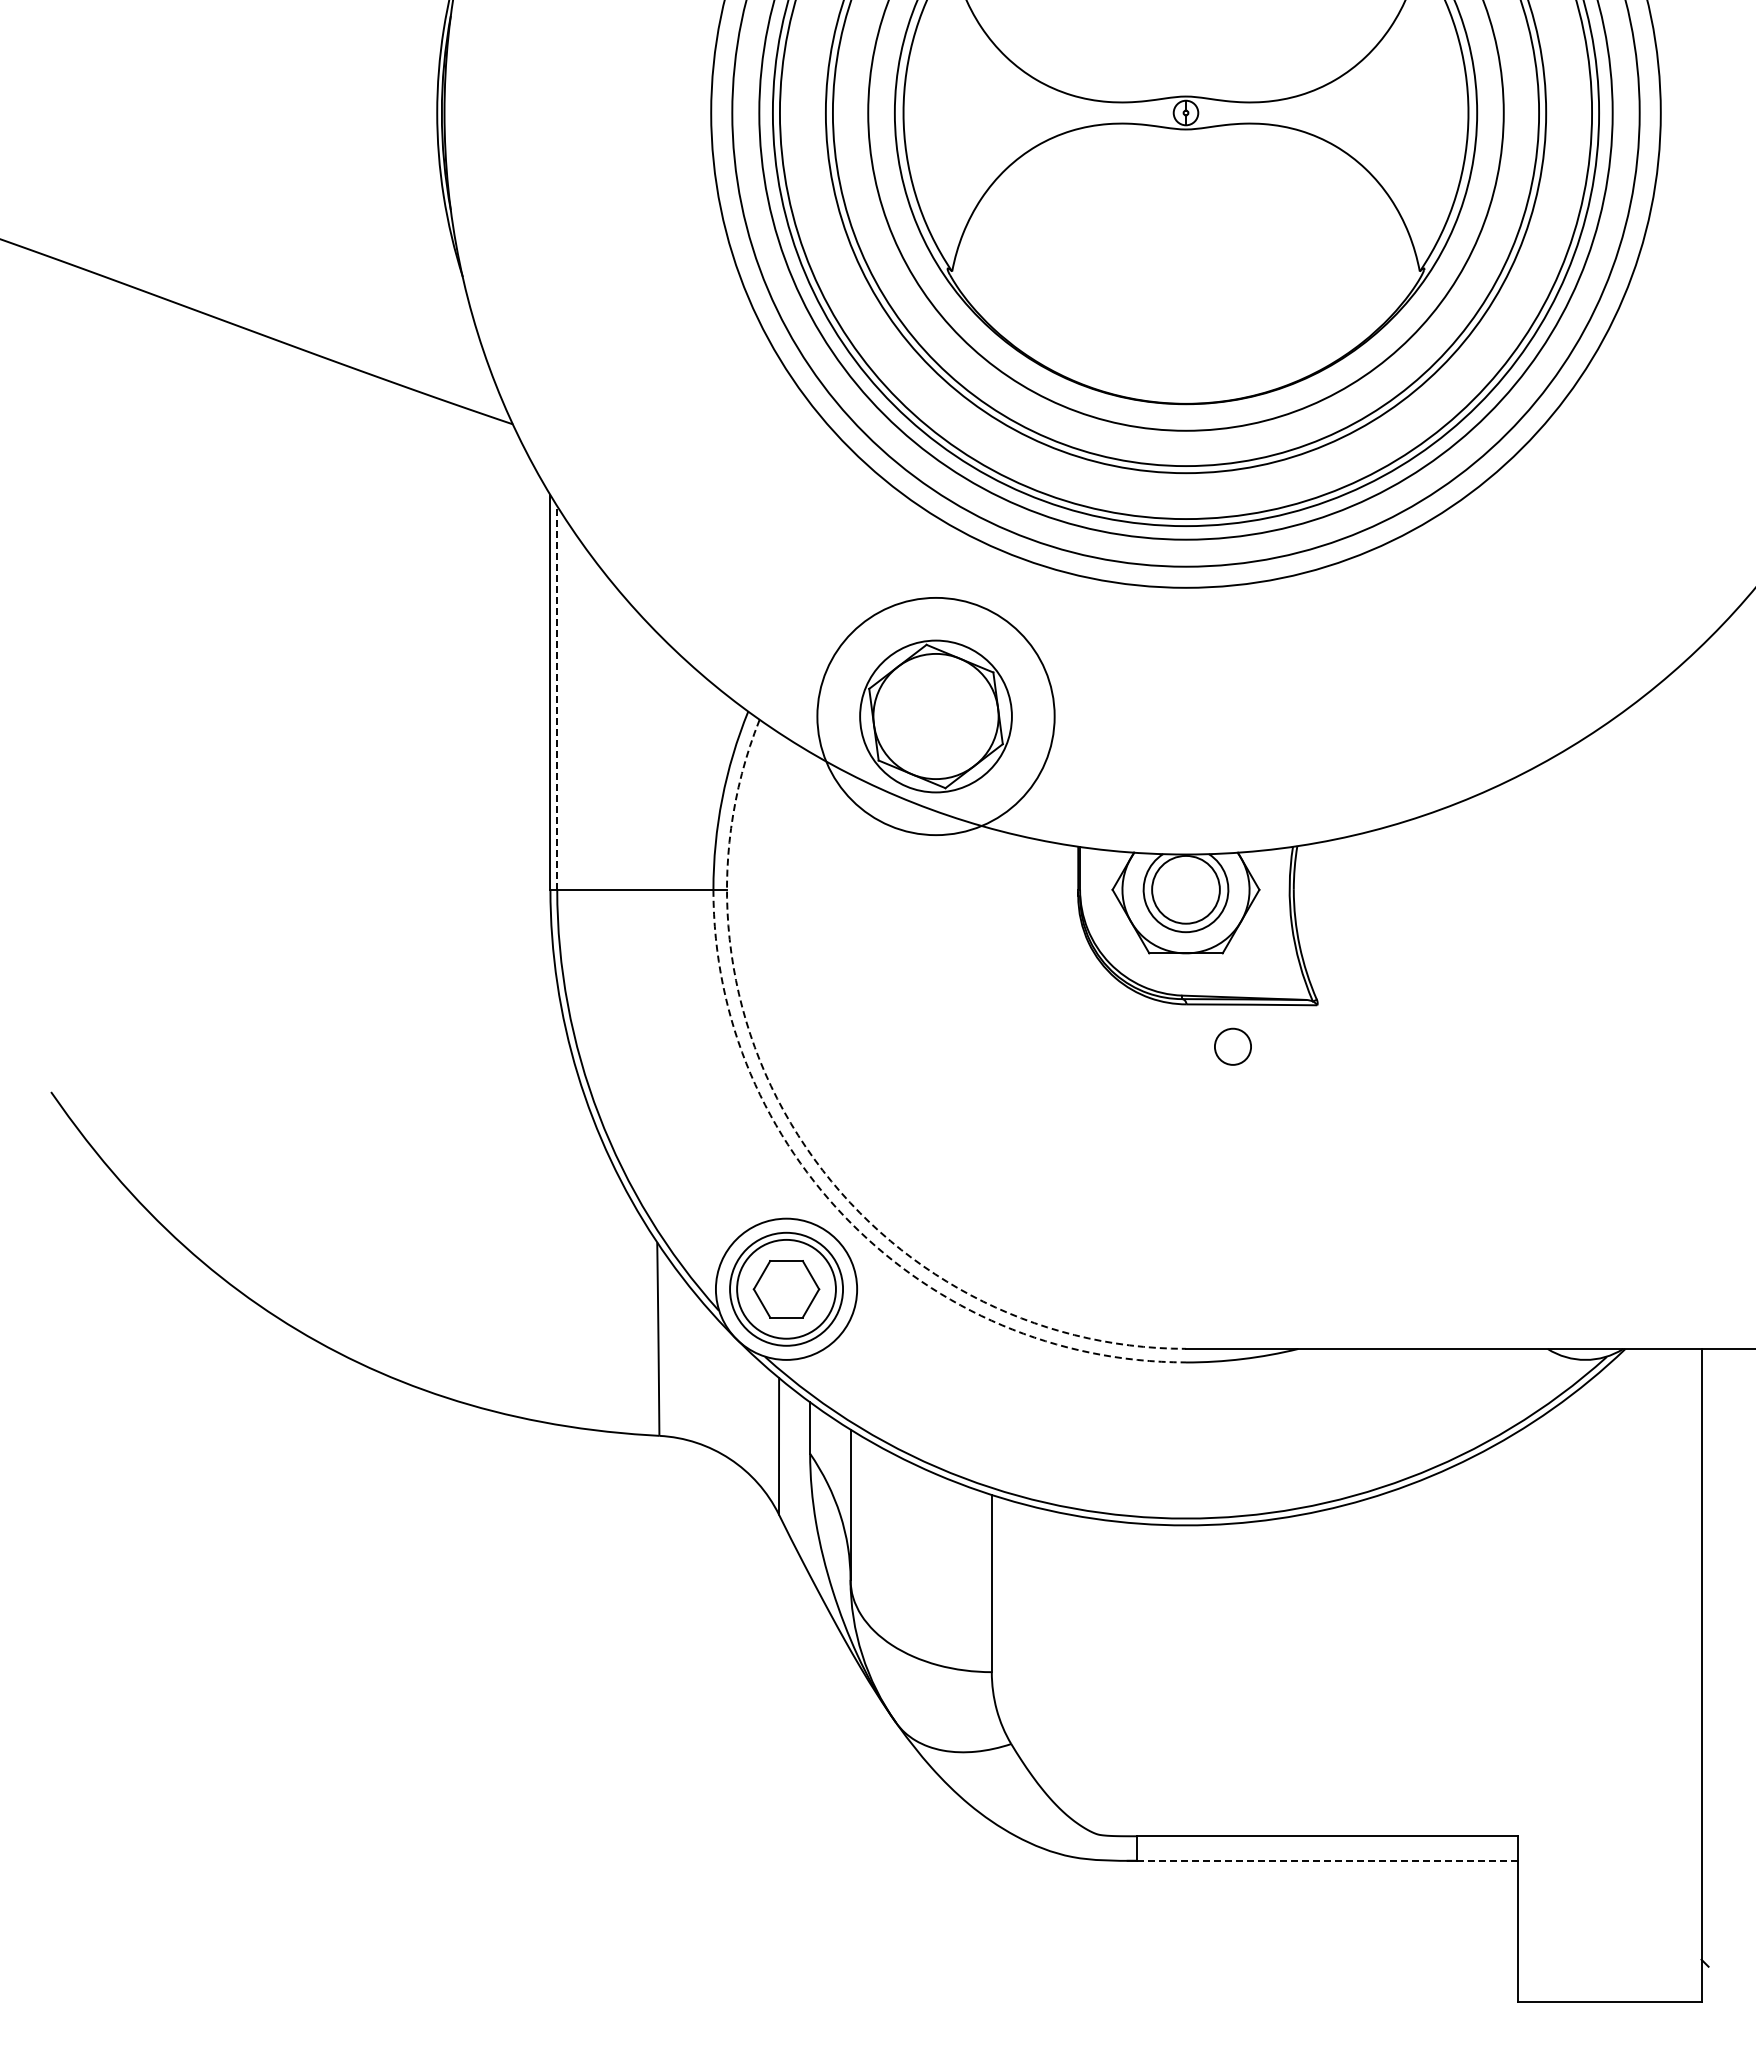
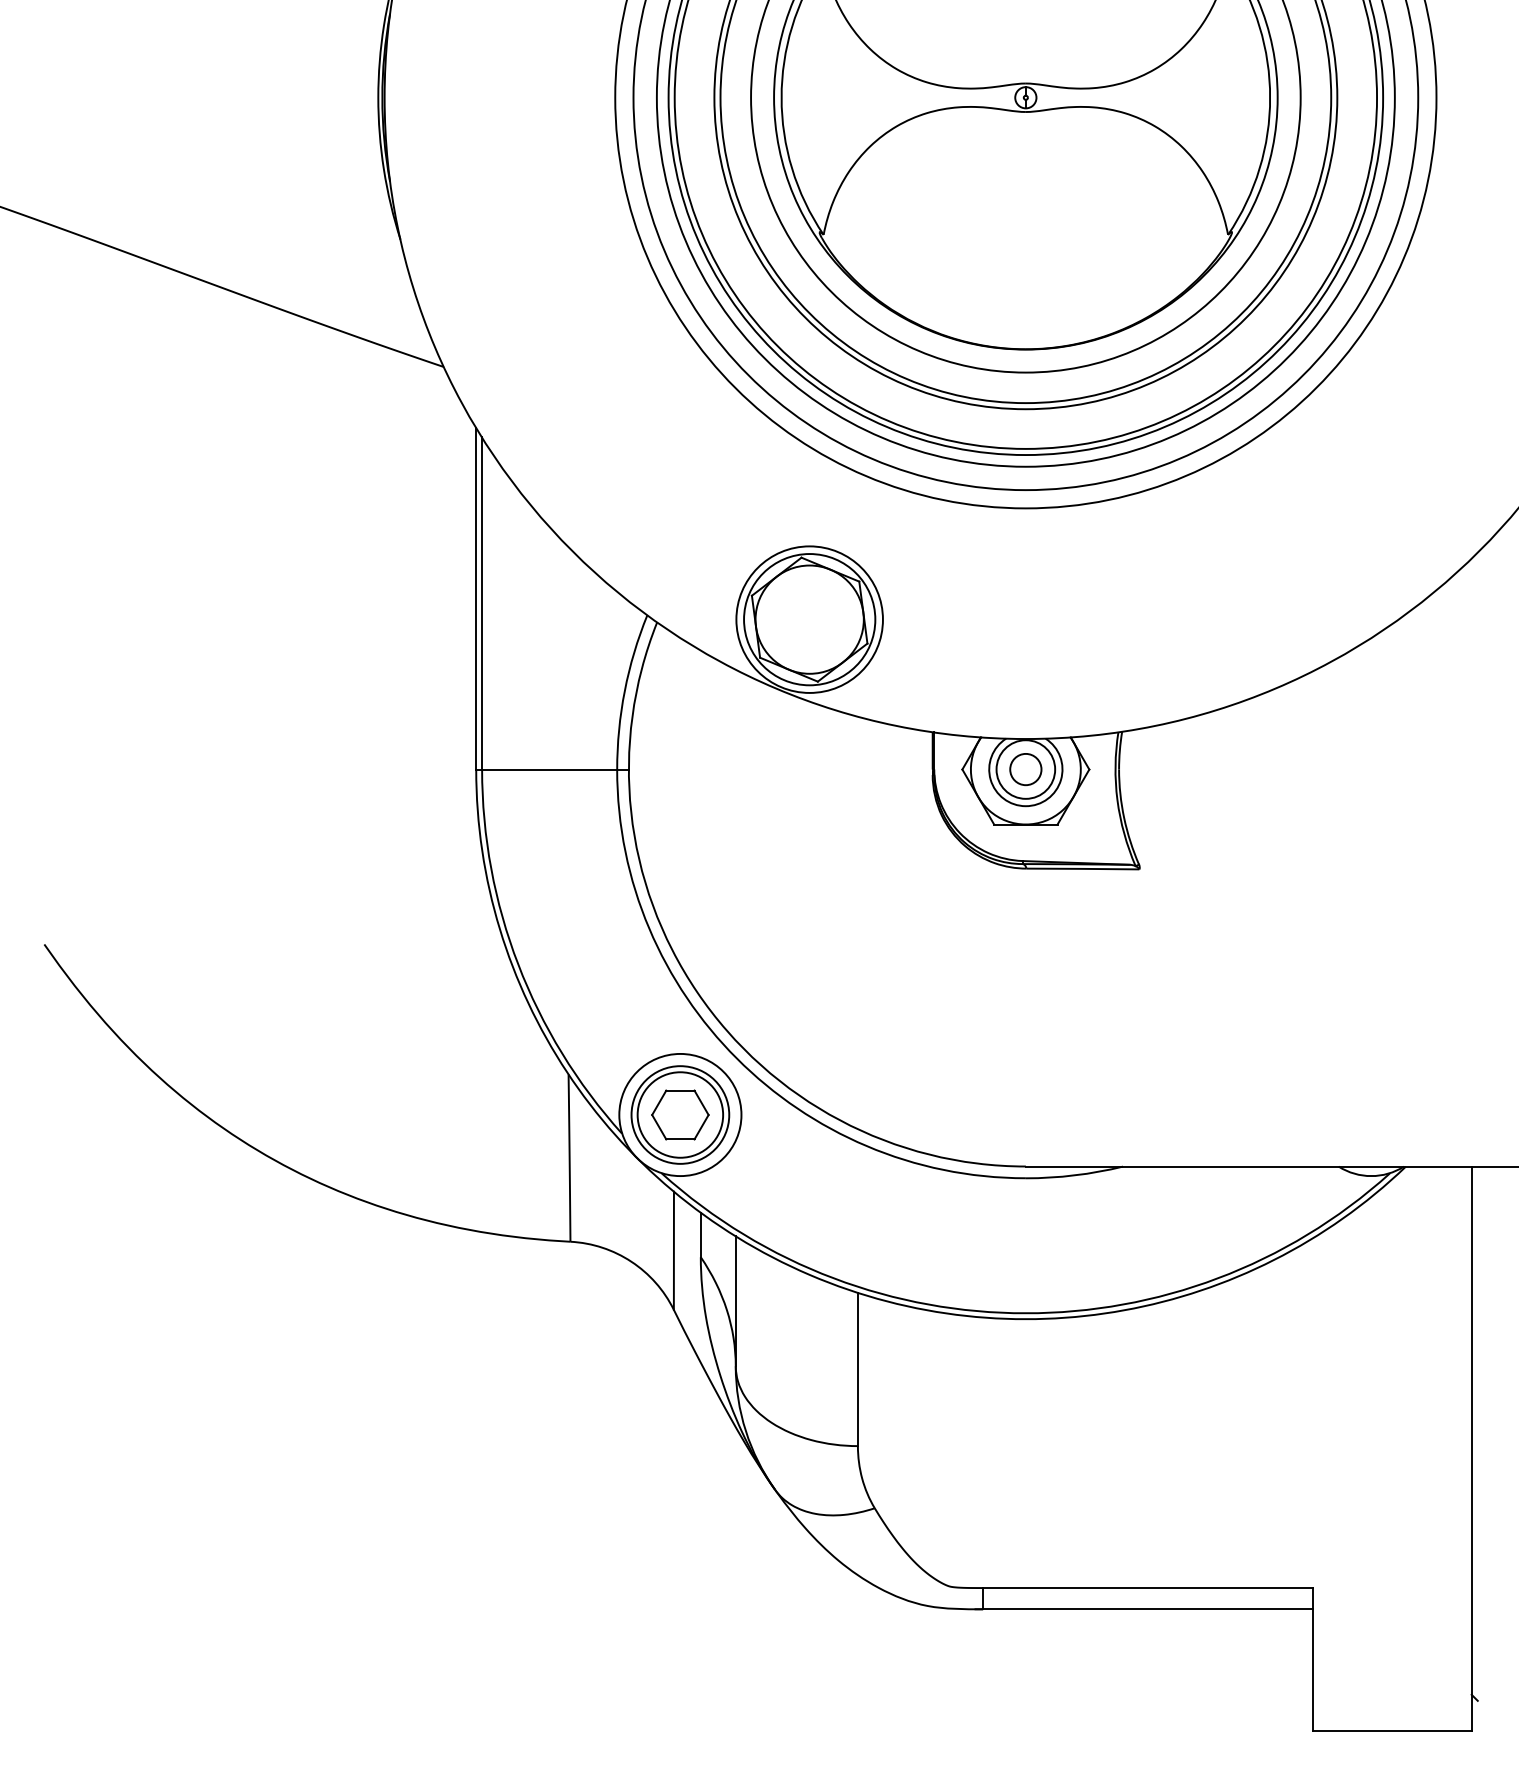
line: (557, 697) -> (482, 603), dashed -> solid
circle: (935, 716) -> (809, 619), size x0.71
circle: (1232, 1046) -> (1025, 769), moved
arc: (806, 1147) -> (697, 992), dashed -> solid
arc: (851, 1224) -> (736, 1058), dashed -> solid
line: (1327, 1860) -> (1148, 1608), dashed -> solid

